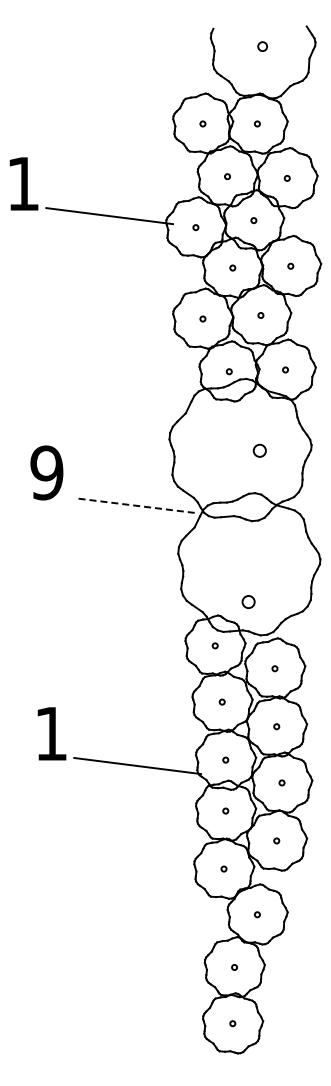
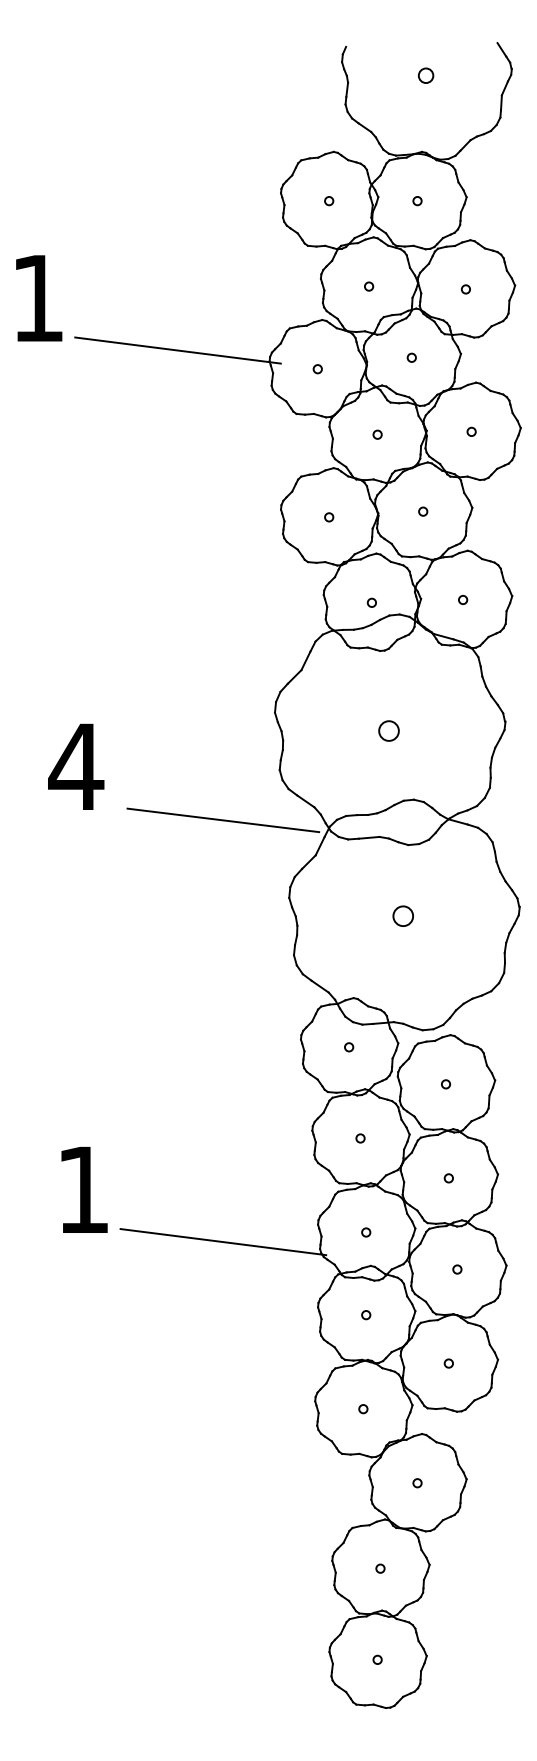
circle: (259, 450) -> (388, 730), moved
text: (46, 472) -> (75, 766), 9 -> 4
line: (137, 505) -> (223, 819), dashed -> solid
circle: (248, 601) -> (403, 915), moved

